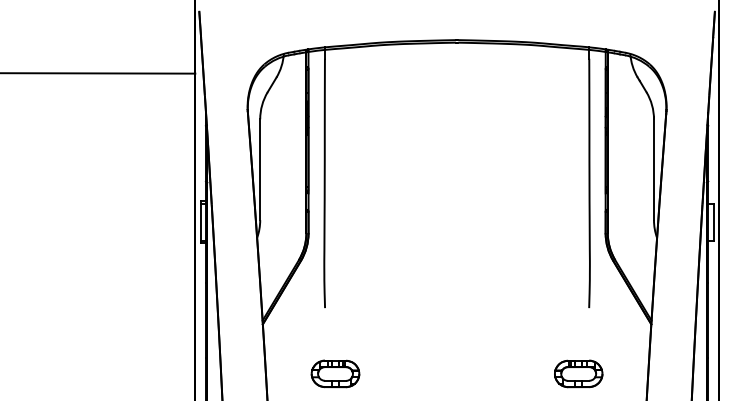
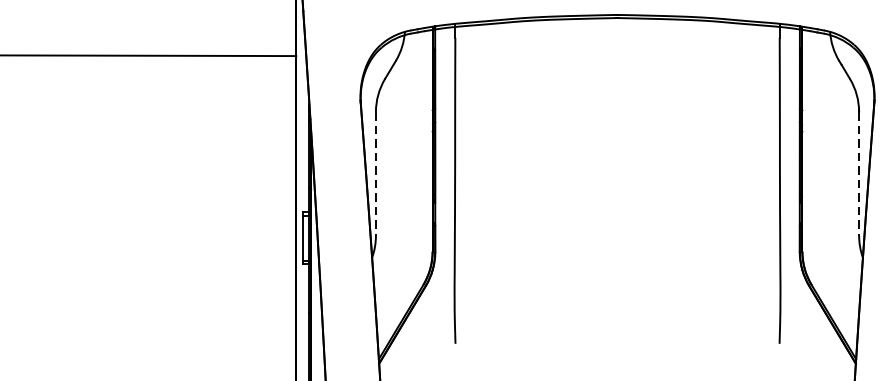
line: (260, 170) -> (376, 174), solid -> dashed
line: (654, 170) -> (859, 174), solid -> dashed

